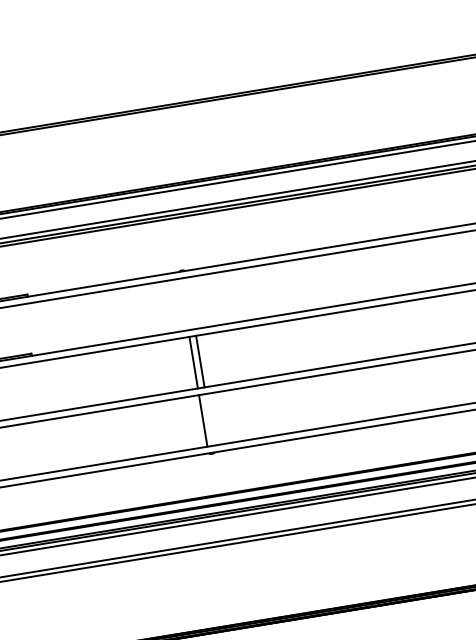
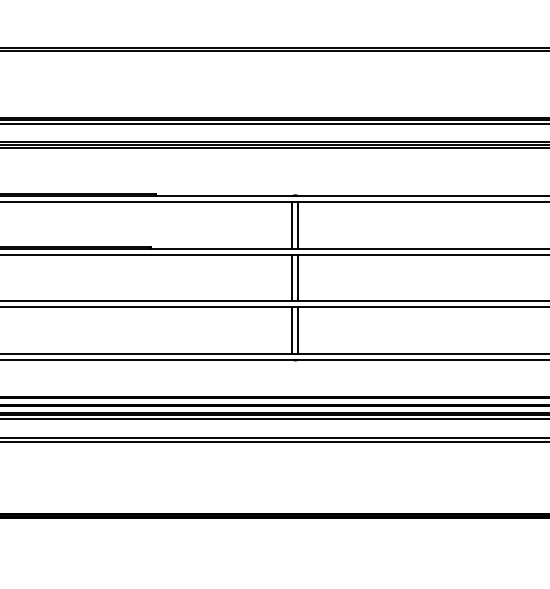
line: (190, 303) -> (298, 225), added
line: (184, 304) -> (292, 225), added
line: (210, 420) -> (298, 330), added

